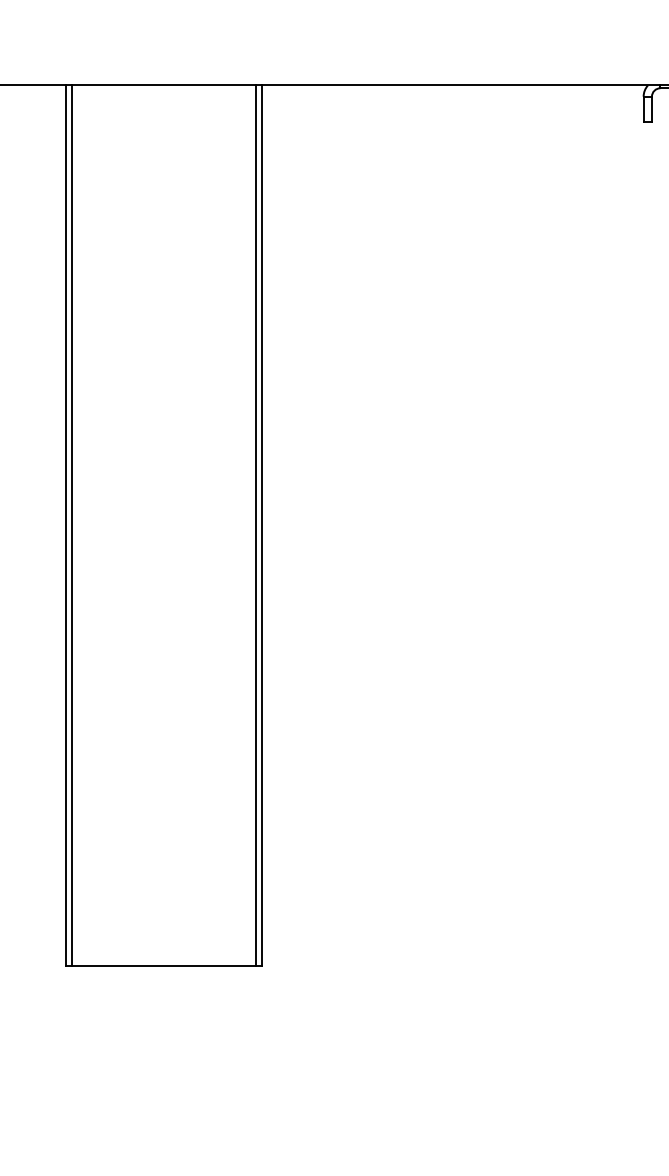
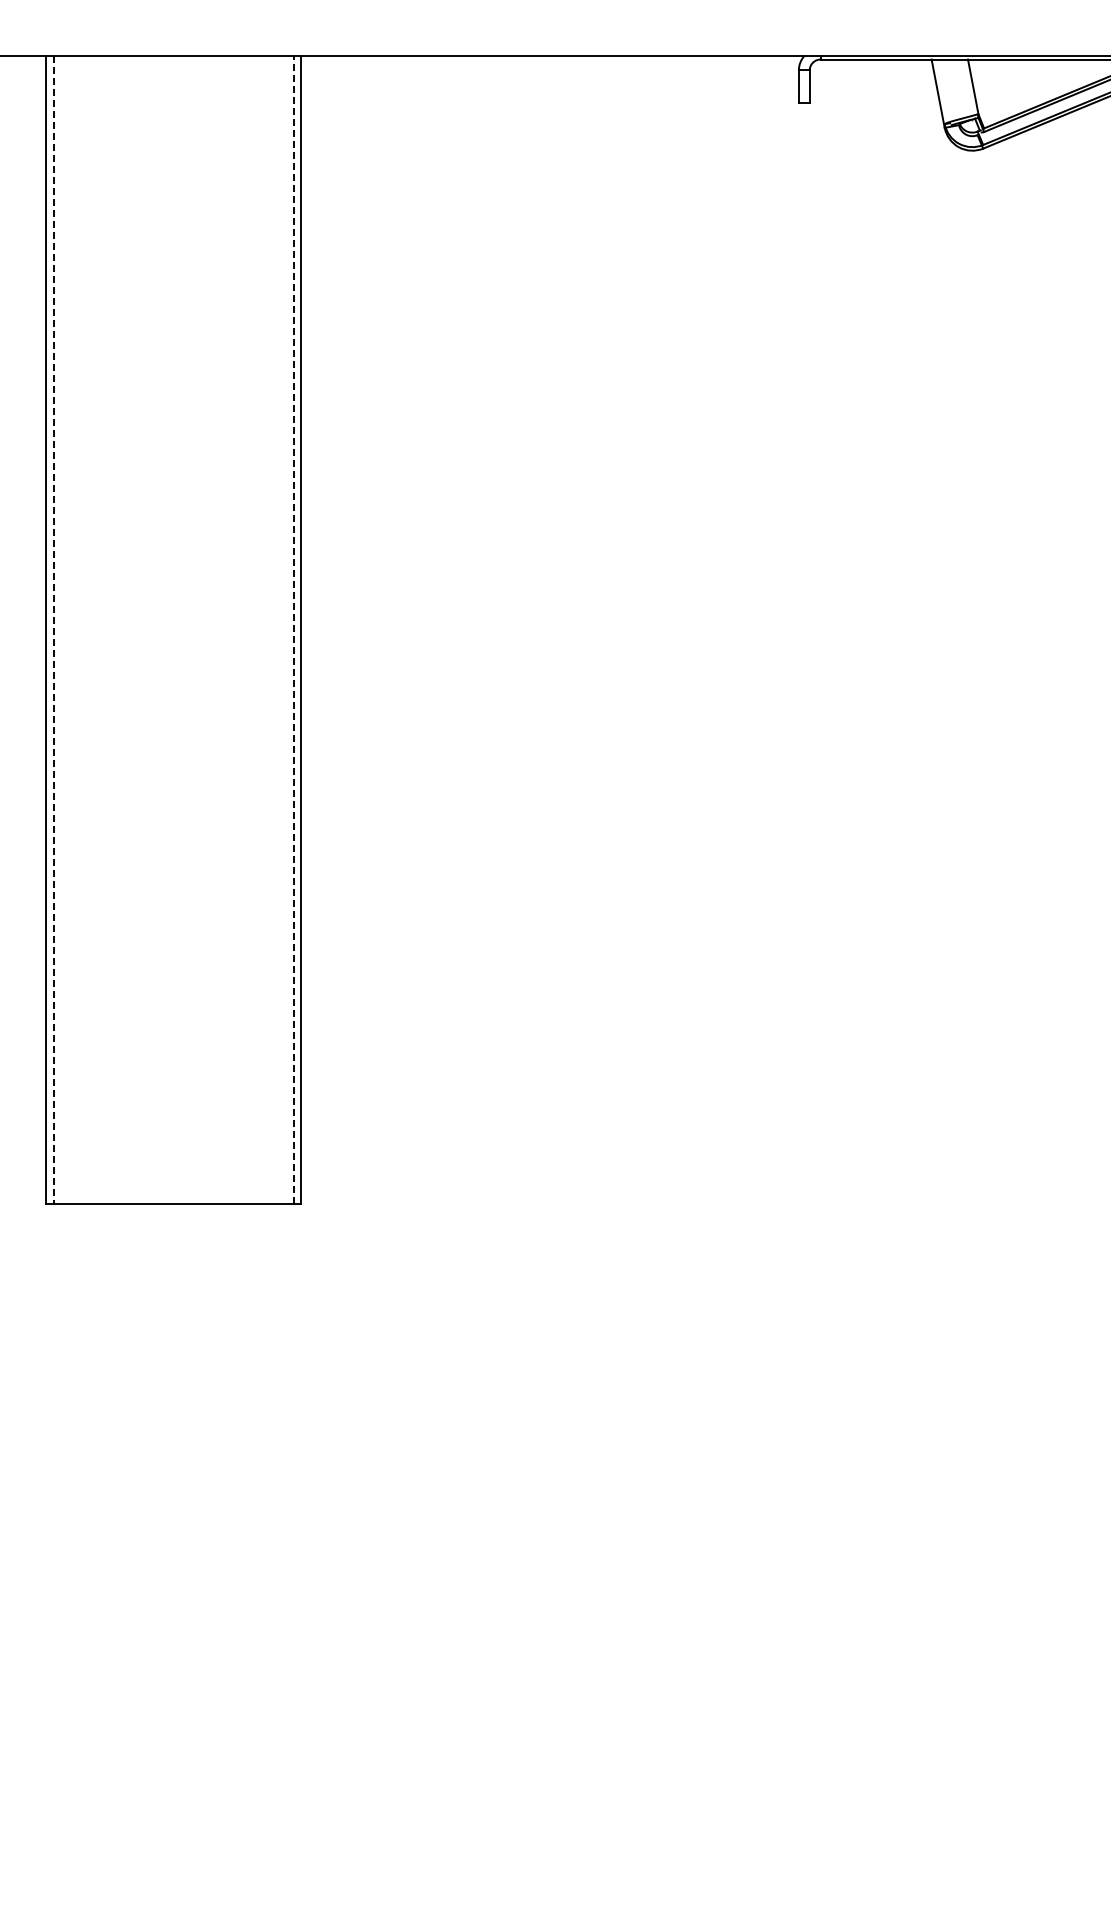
line: (71, 525) -> (53, 629), solid -> dashed
line: (255, 525) -> (293, 629), solid -> dashed

